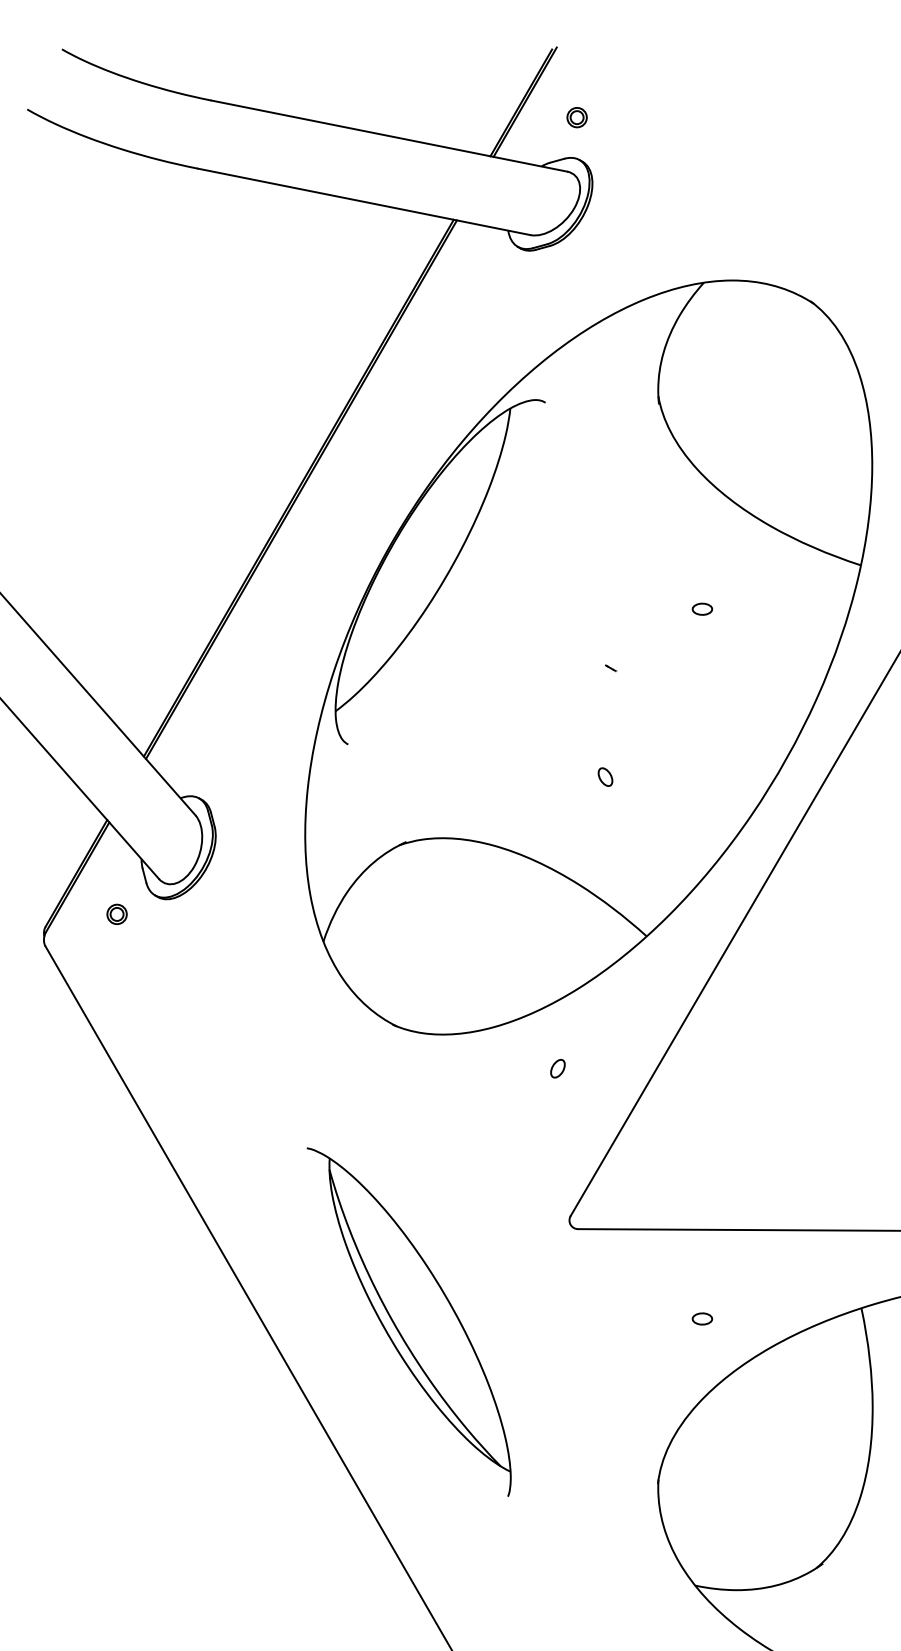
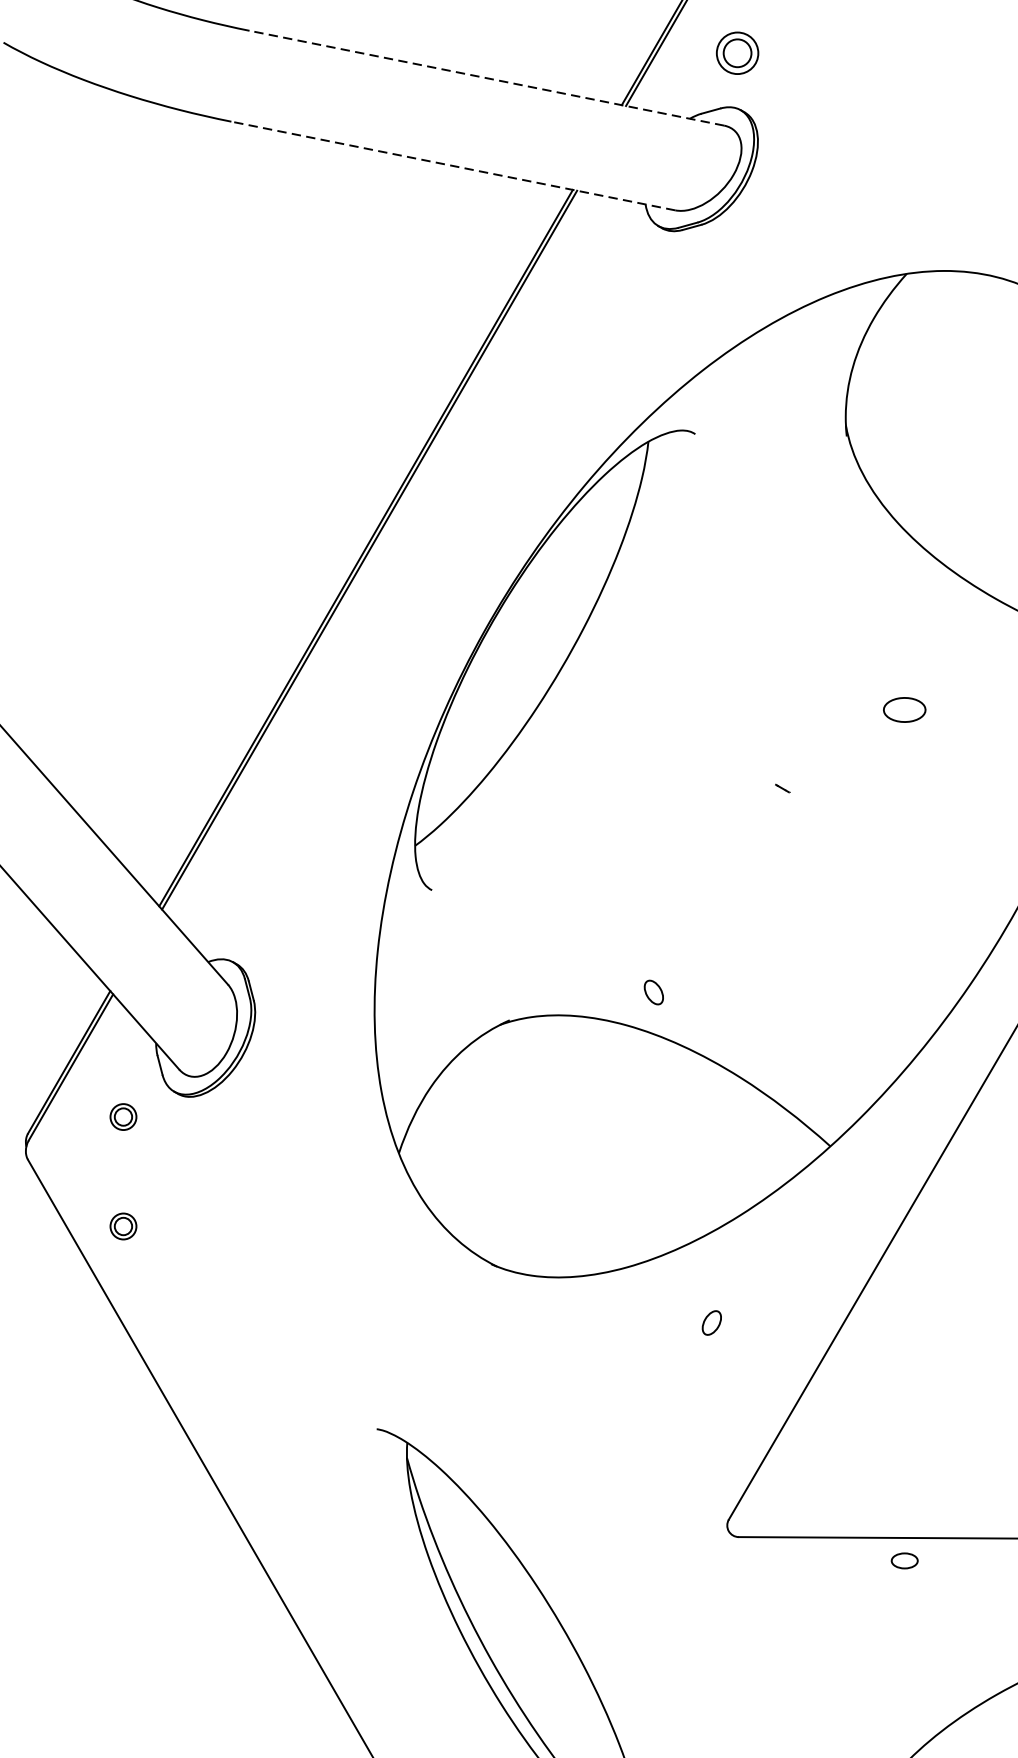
part: (576, 117) -> (736, 53), size x1.6
line: (388, 136) -> (485, 78), solid -> dashed
line: (364, 201) -> (453, 165), solid -> dashed
part: (702, 608) -> (904, 708), size x1.6
part: (605, 776) -> (653, 991), moved
part: (116, 995) -> (122, 1225), added
part: (702, 1318) -> (904, 1560), moved

